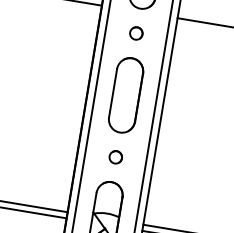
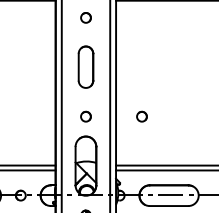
part: (125, 94) -> (85, 66), size x0.7
part: (185, 168) -> (141, 116), added

